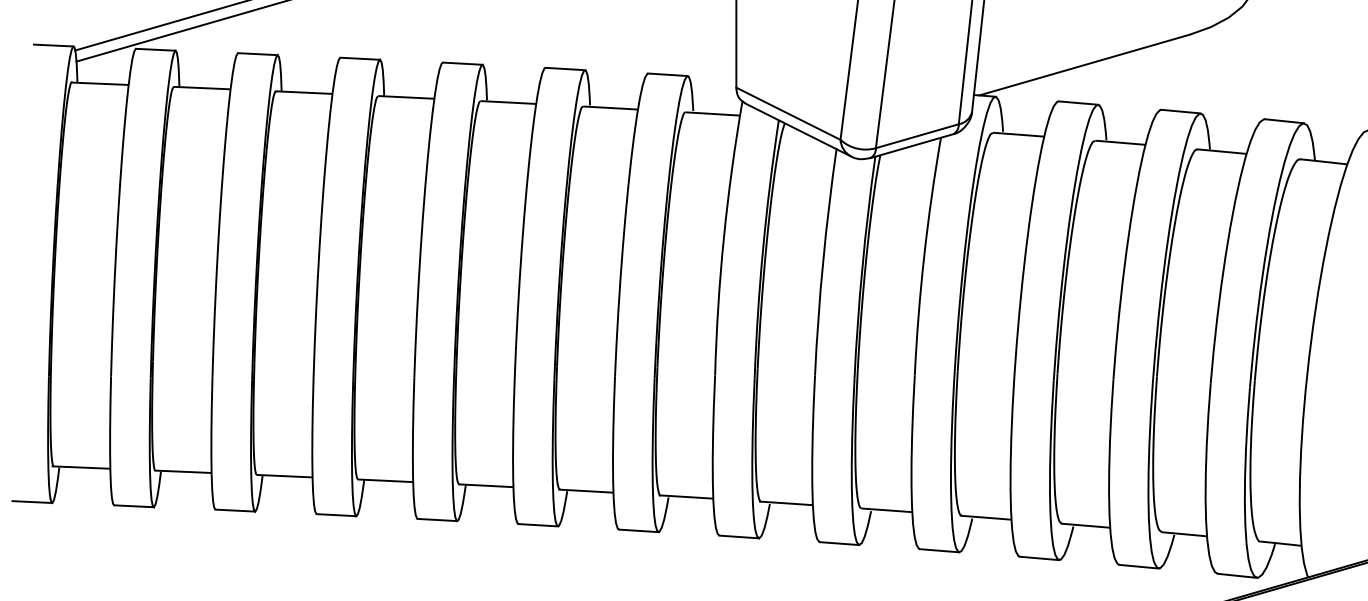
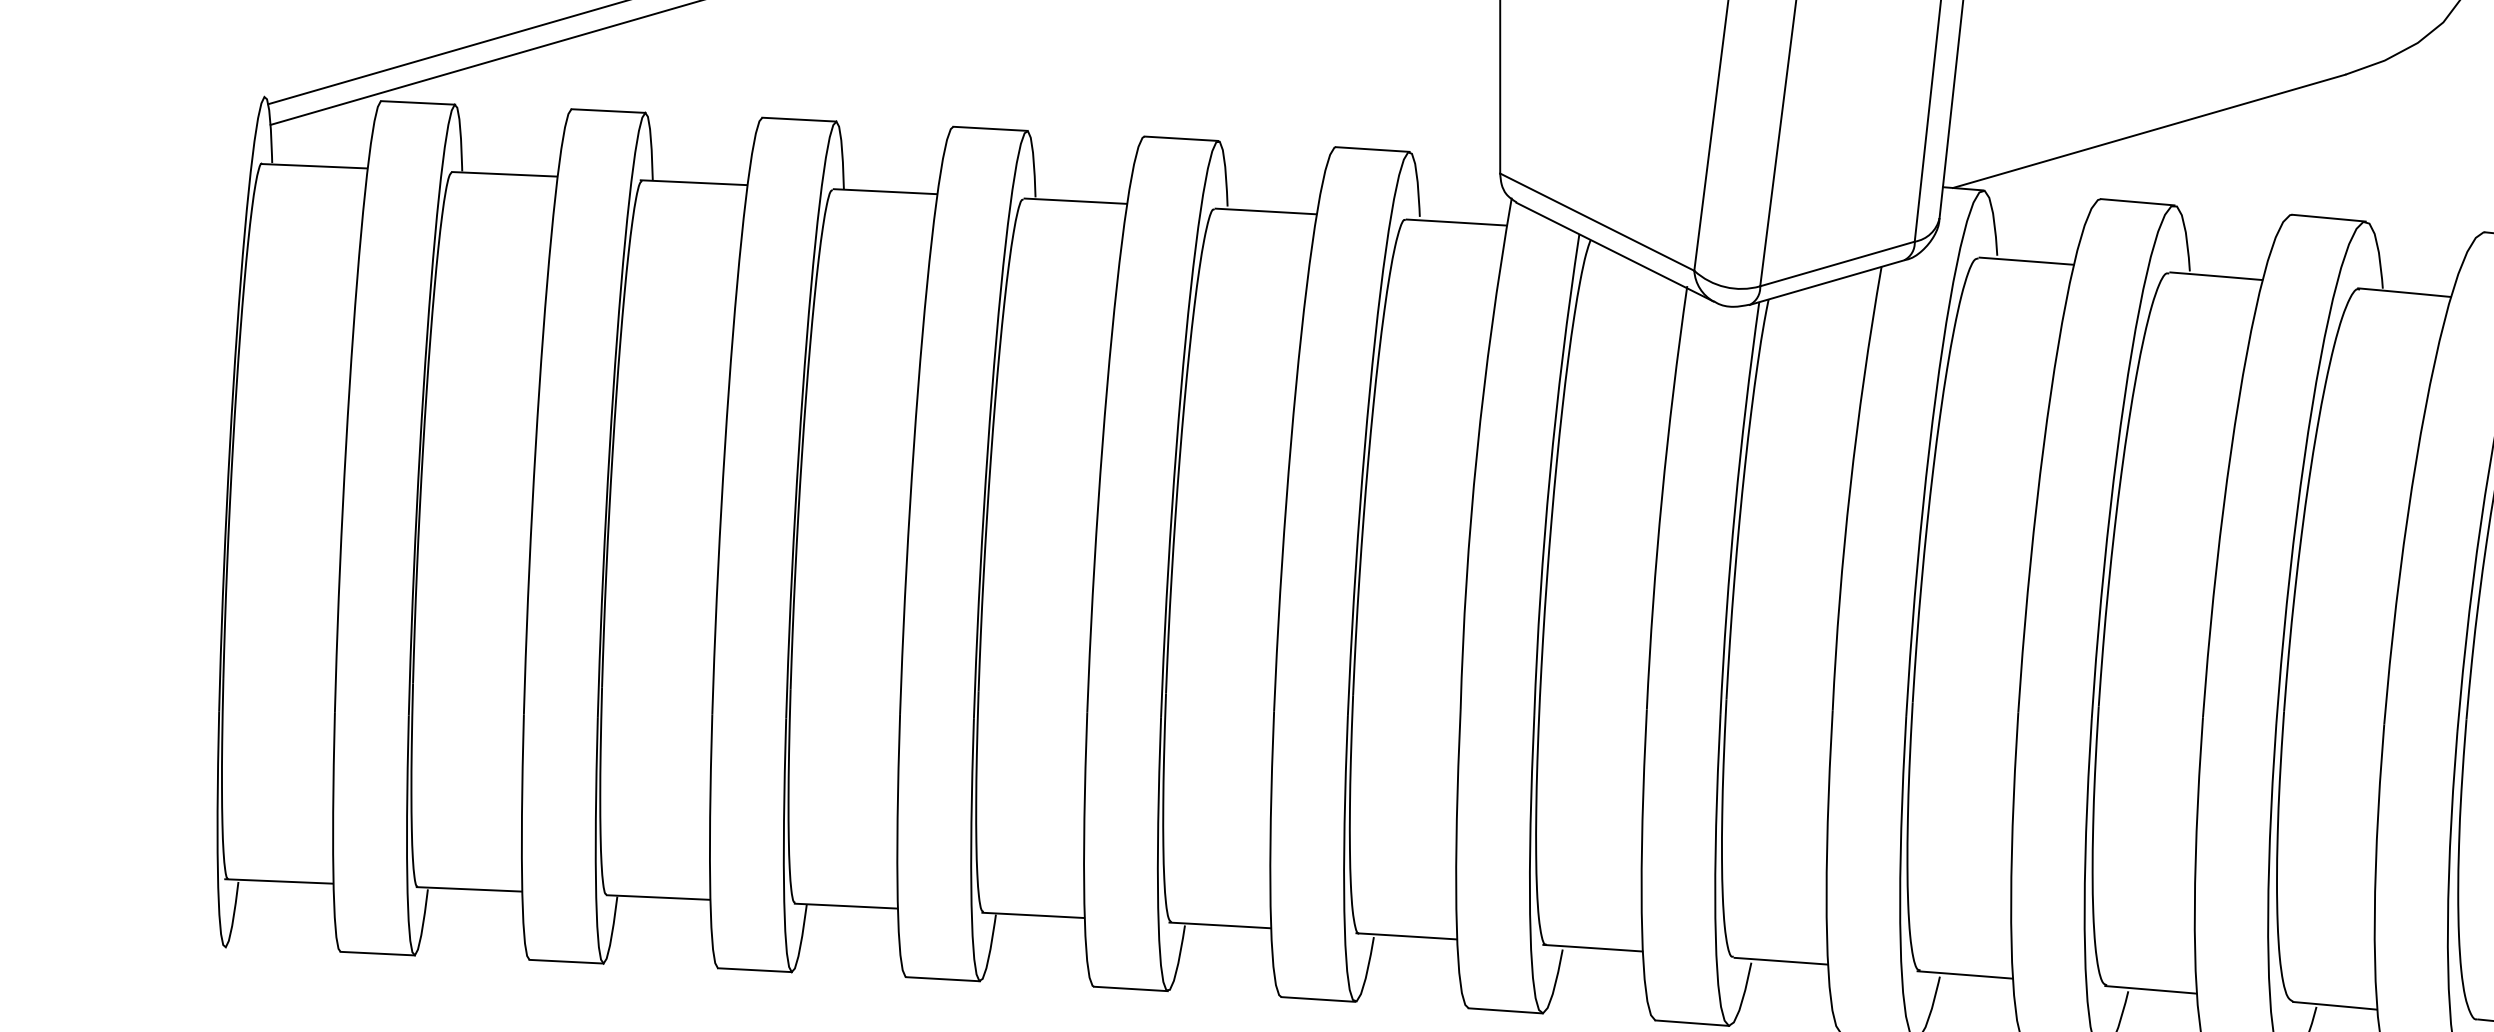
line: (53, 45) -> (227, 94), removed
line: (32, 502) -> (188, 946), removed

